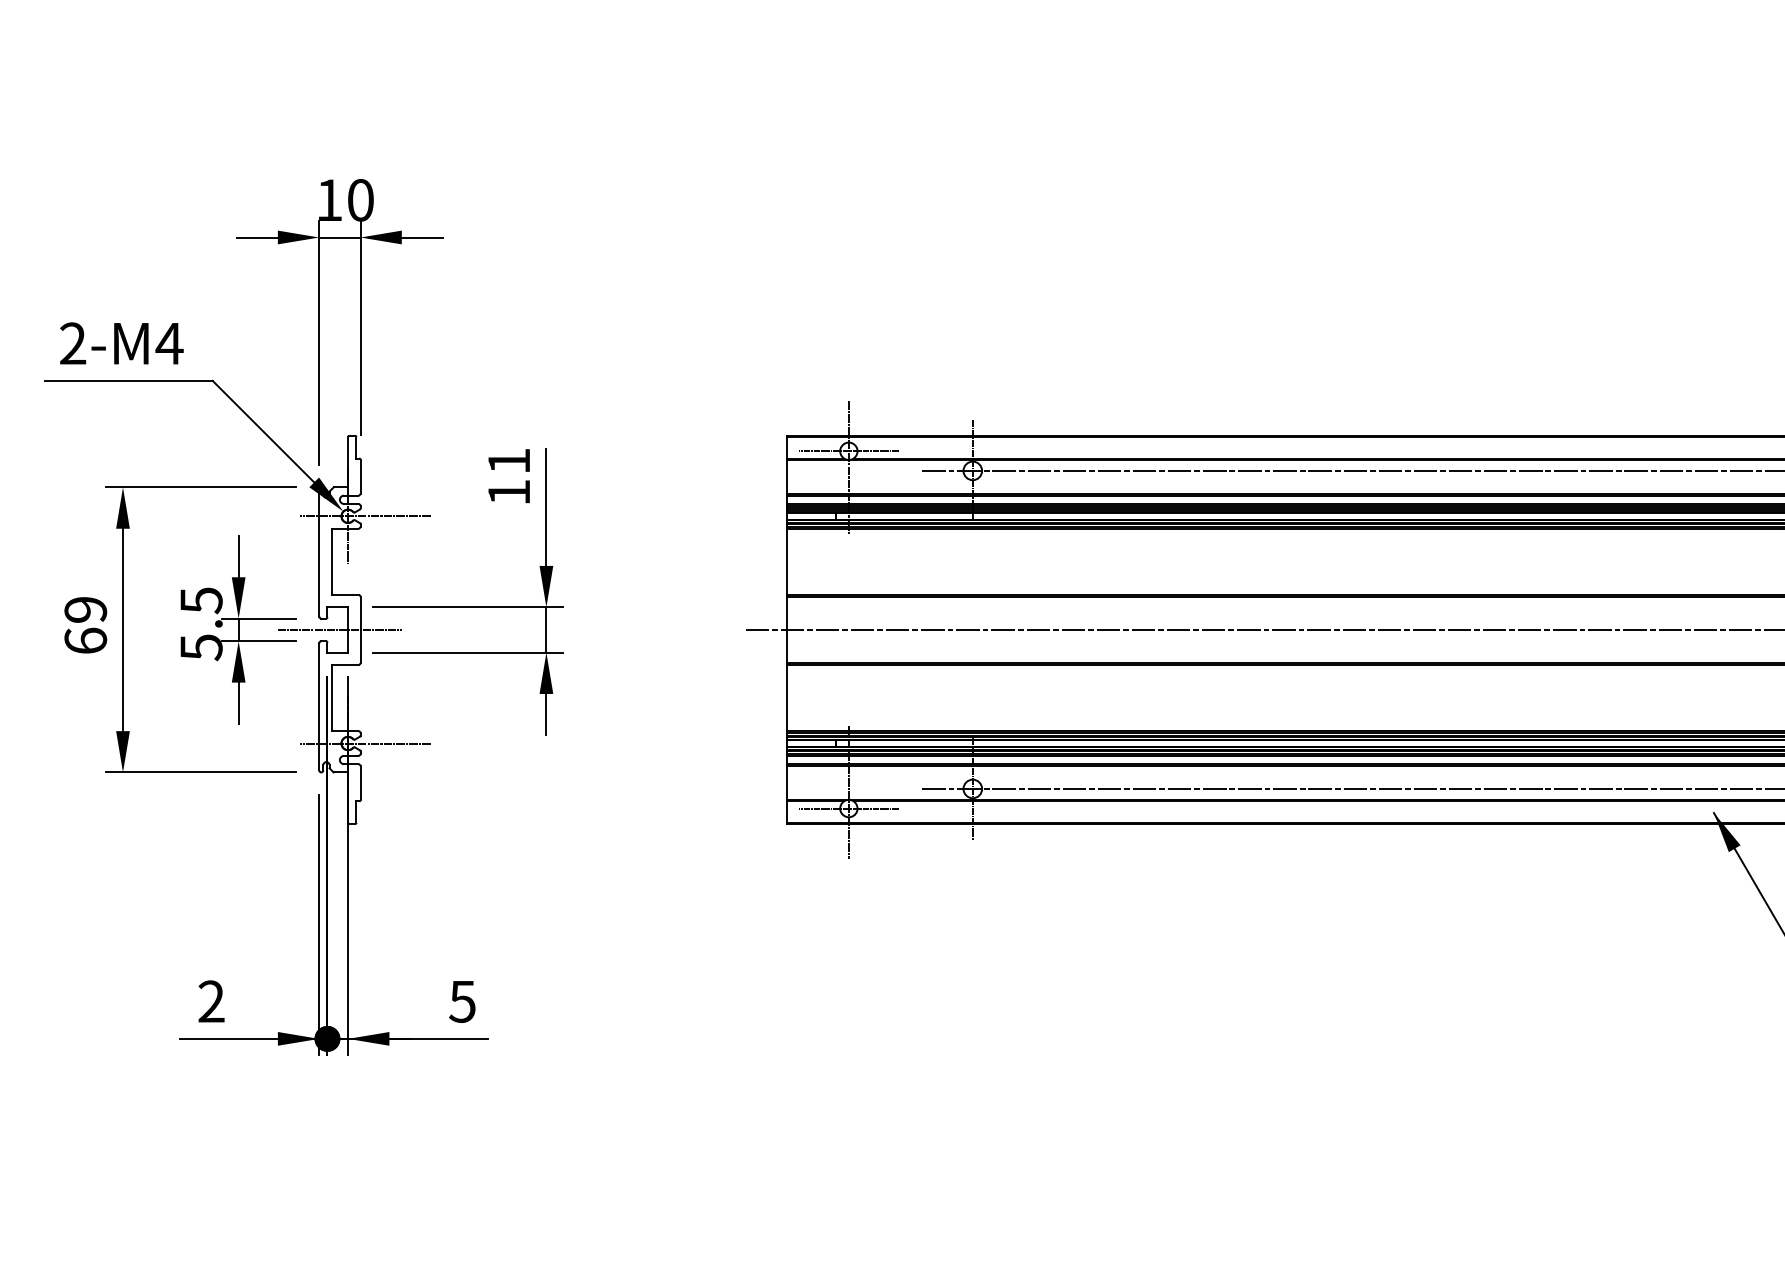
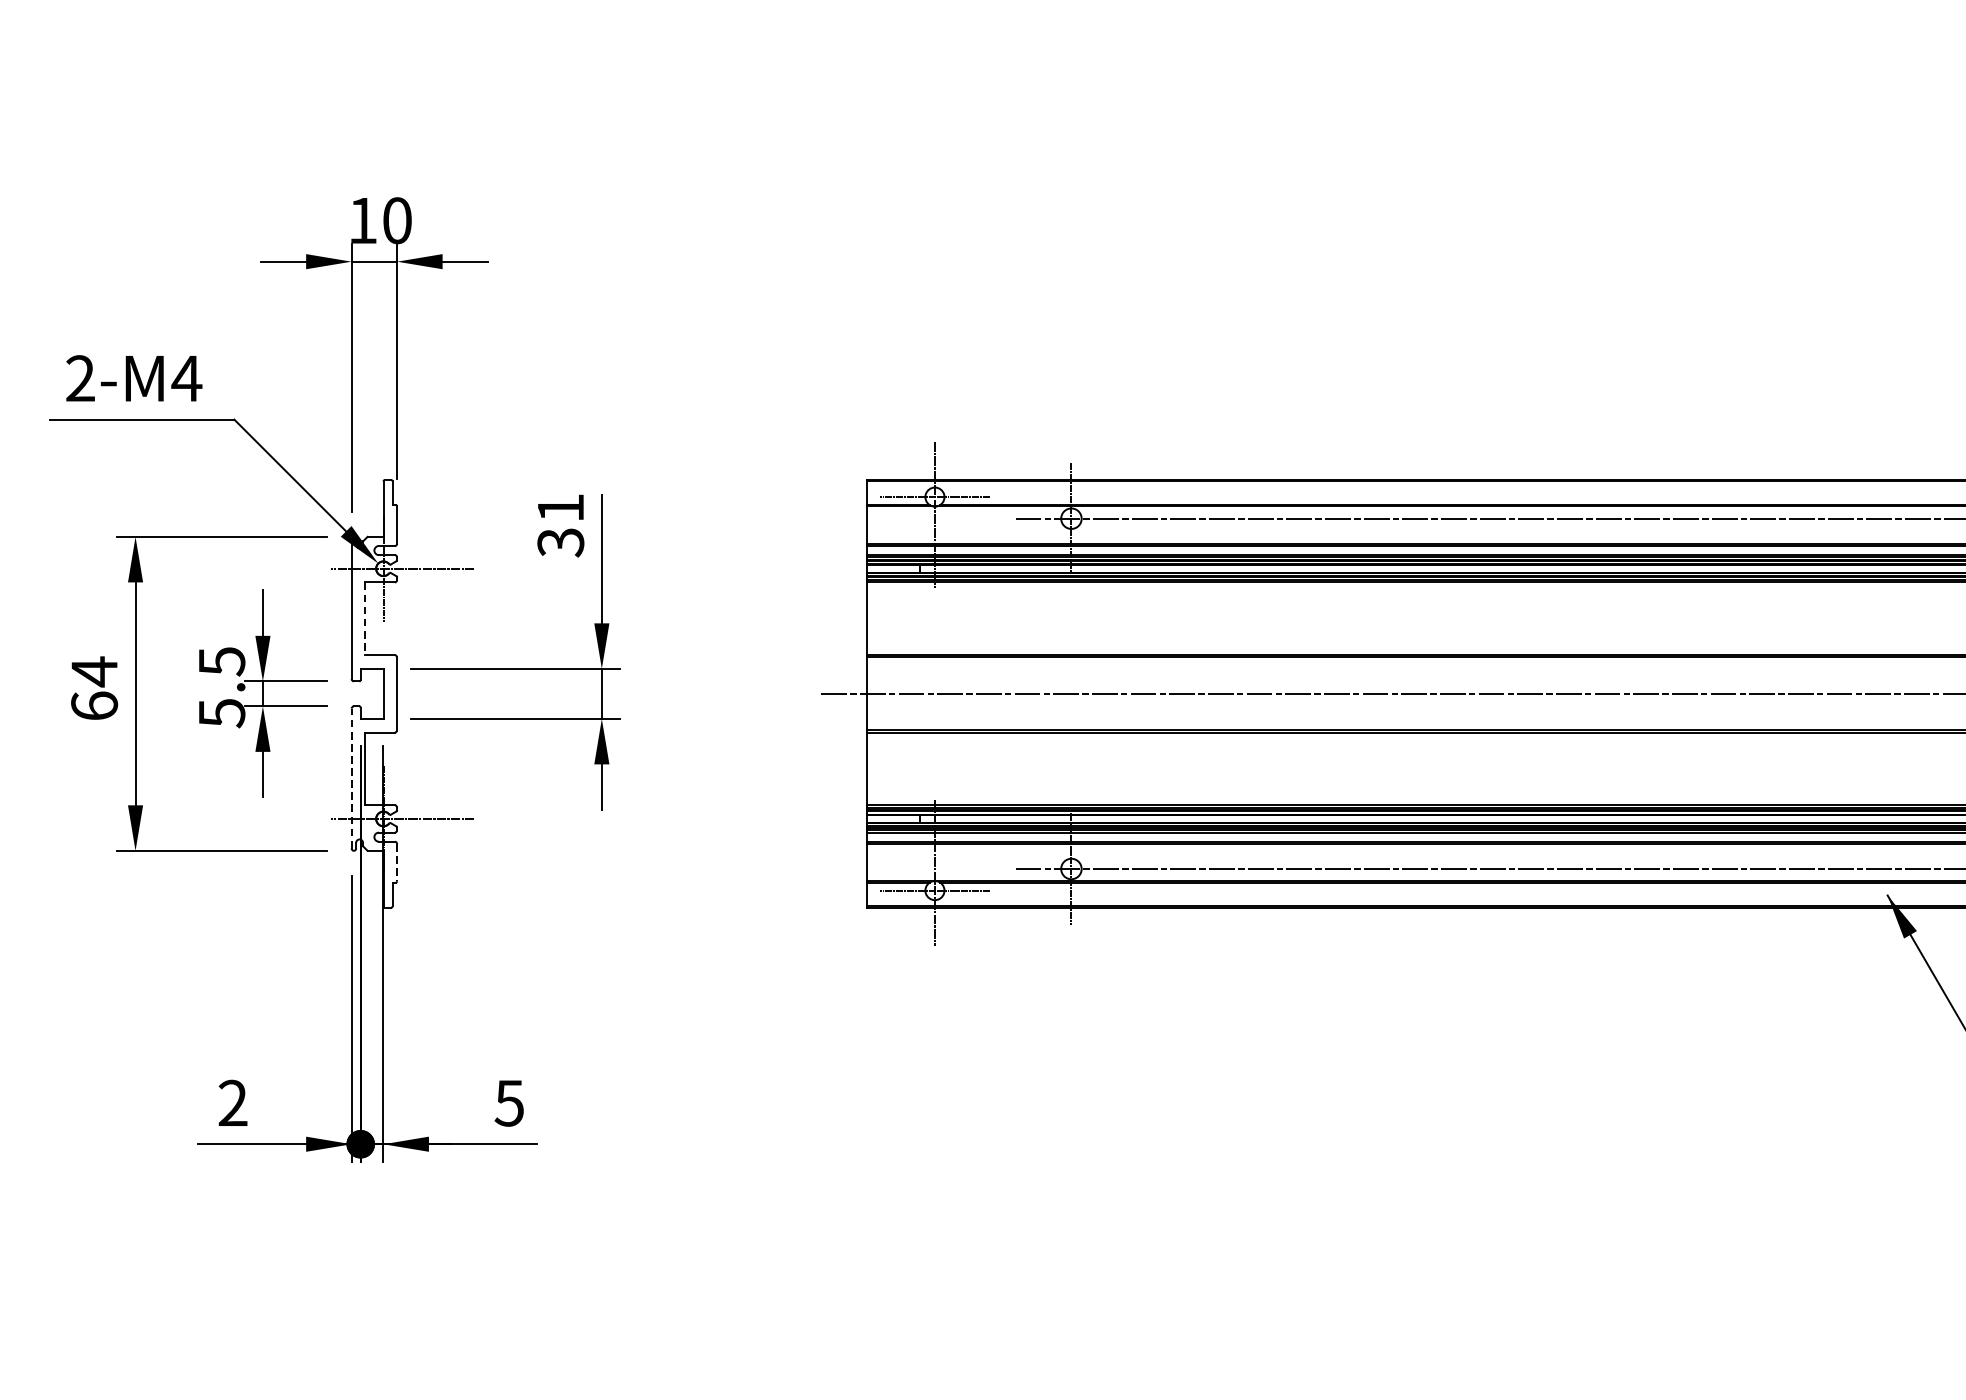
text: (508, 493) -> (560, 543), 11 -> 31
line: (331, 562) -> (365, 619), solid -> dashed
text: (85, 609) -> (94, 671), 69 -> 64
line: (339, 629) -> (373, 693), removed
line: (319, 706) -> (351, 778), solid -> dashed
line: (360, 783) -> (397, 862), solid -> dashed

